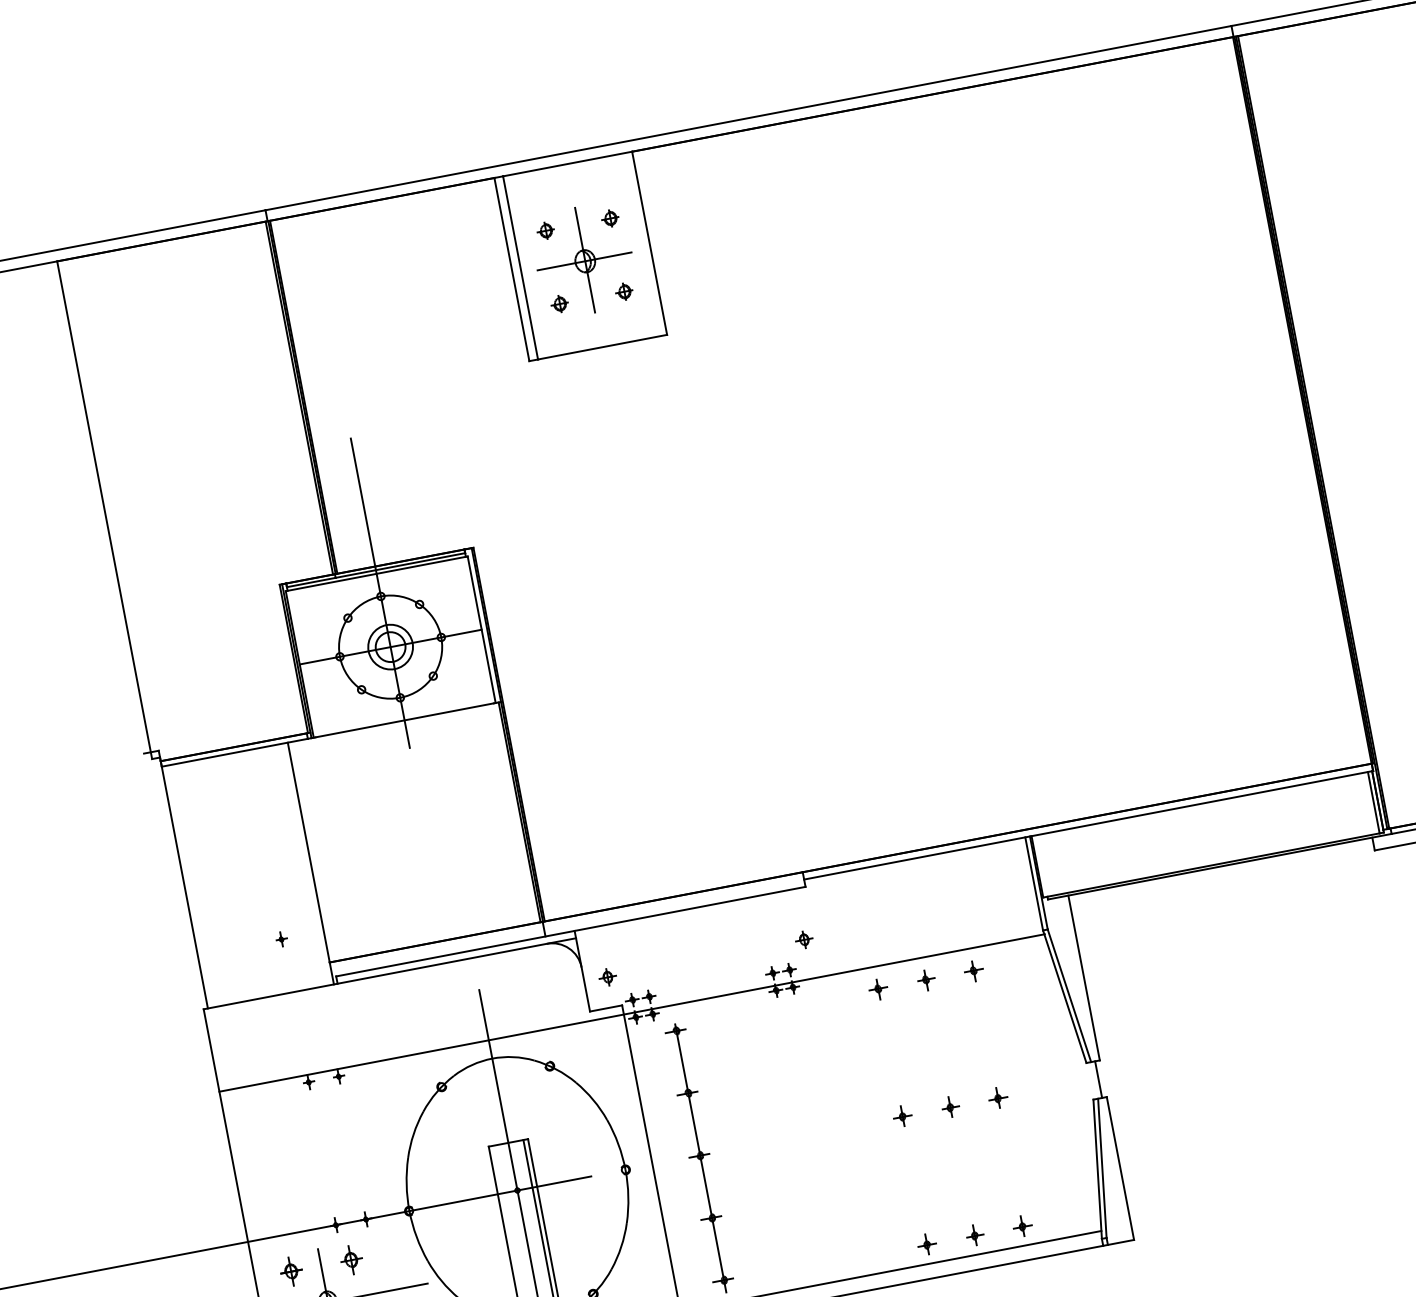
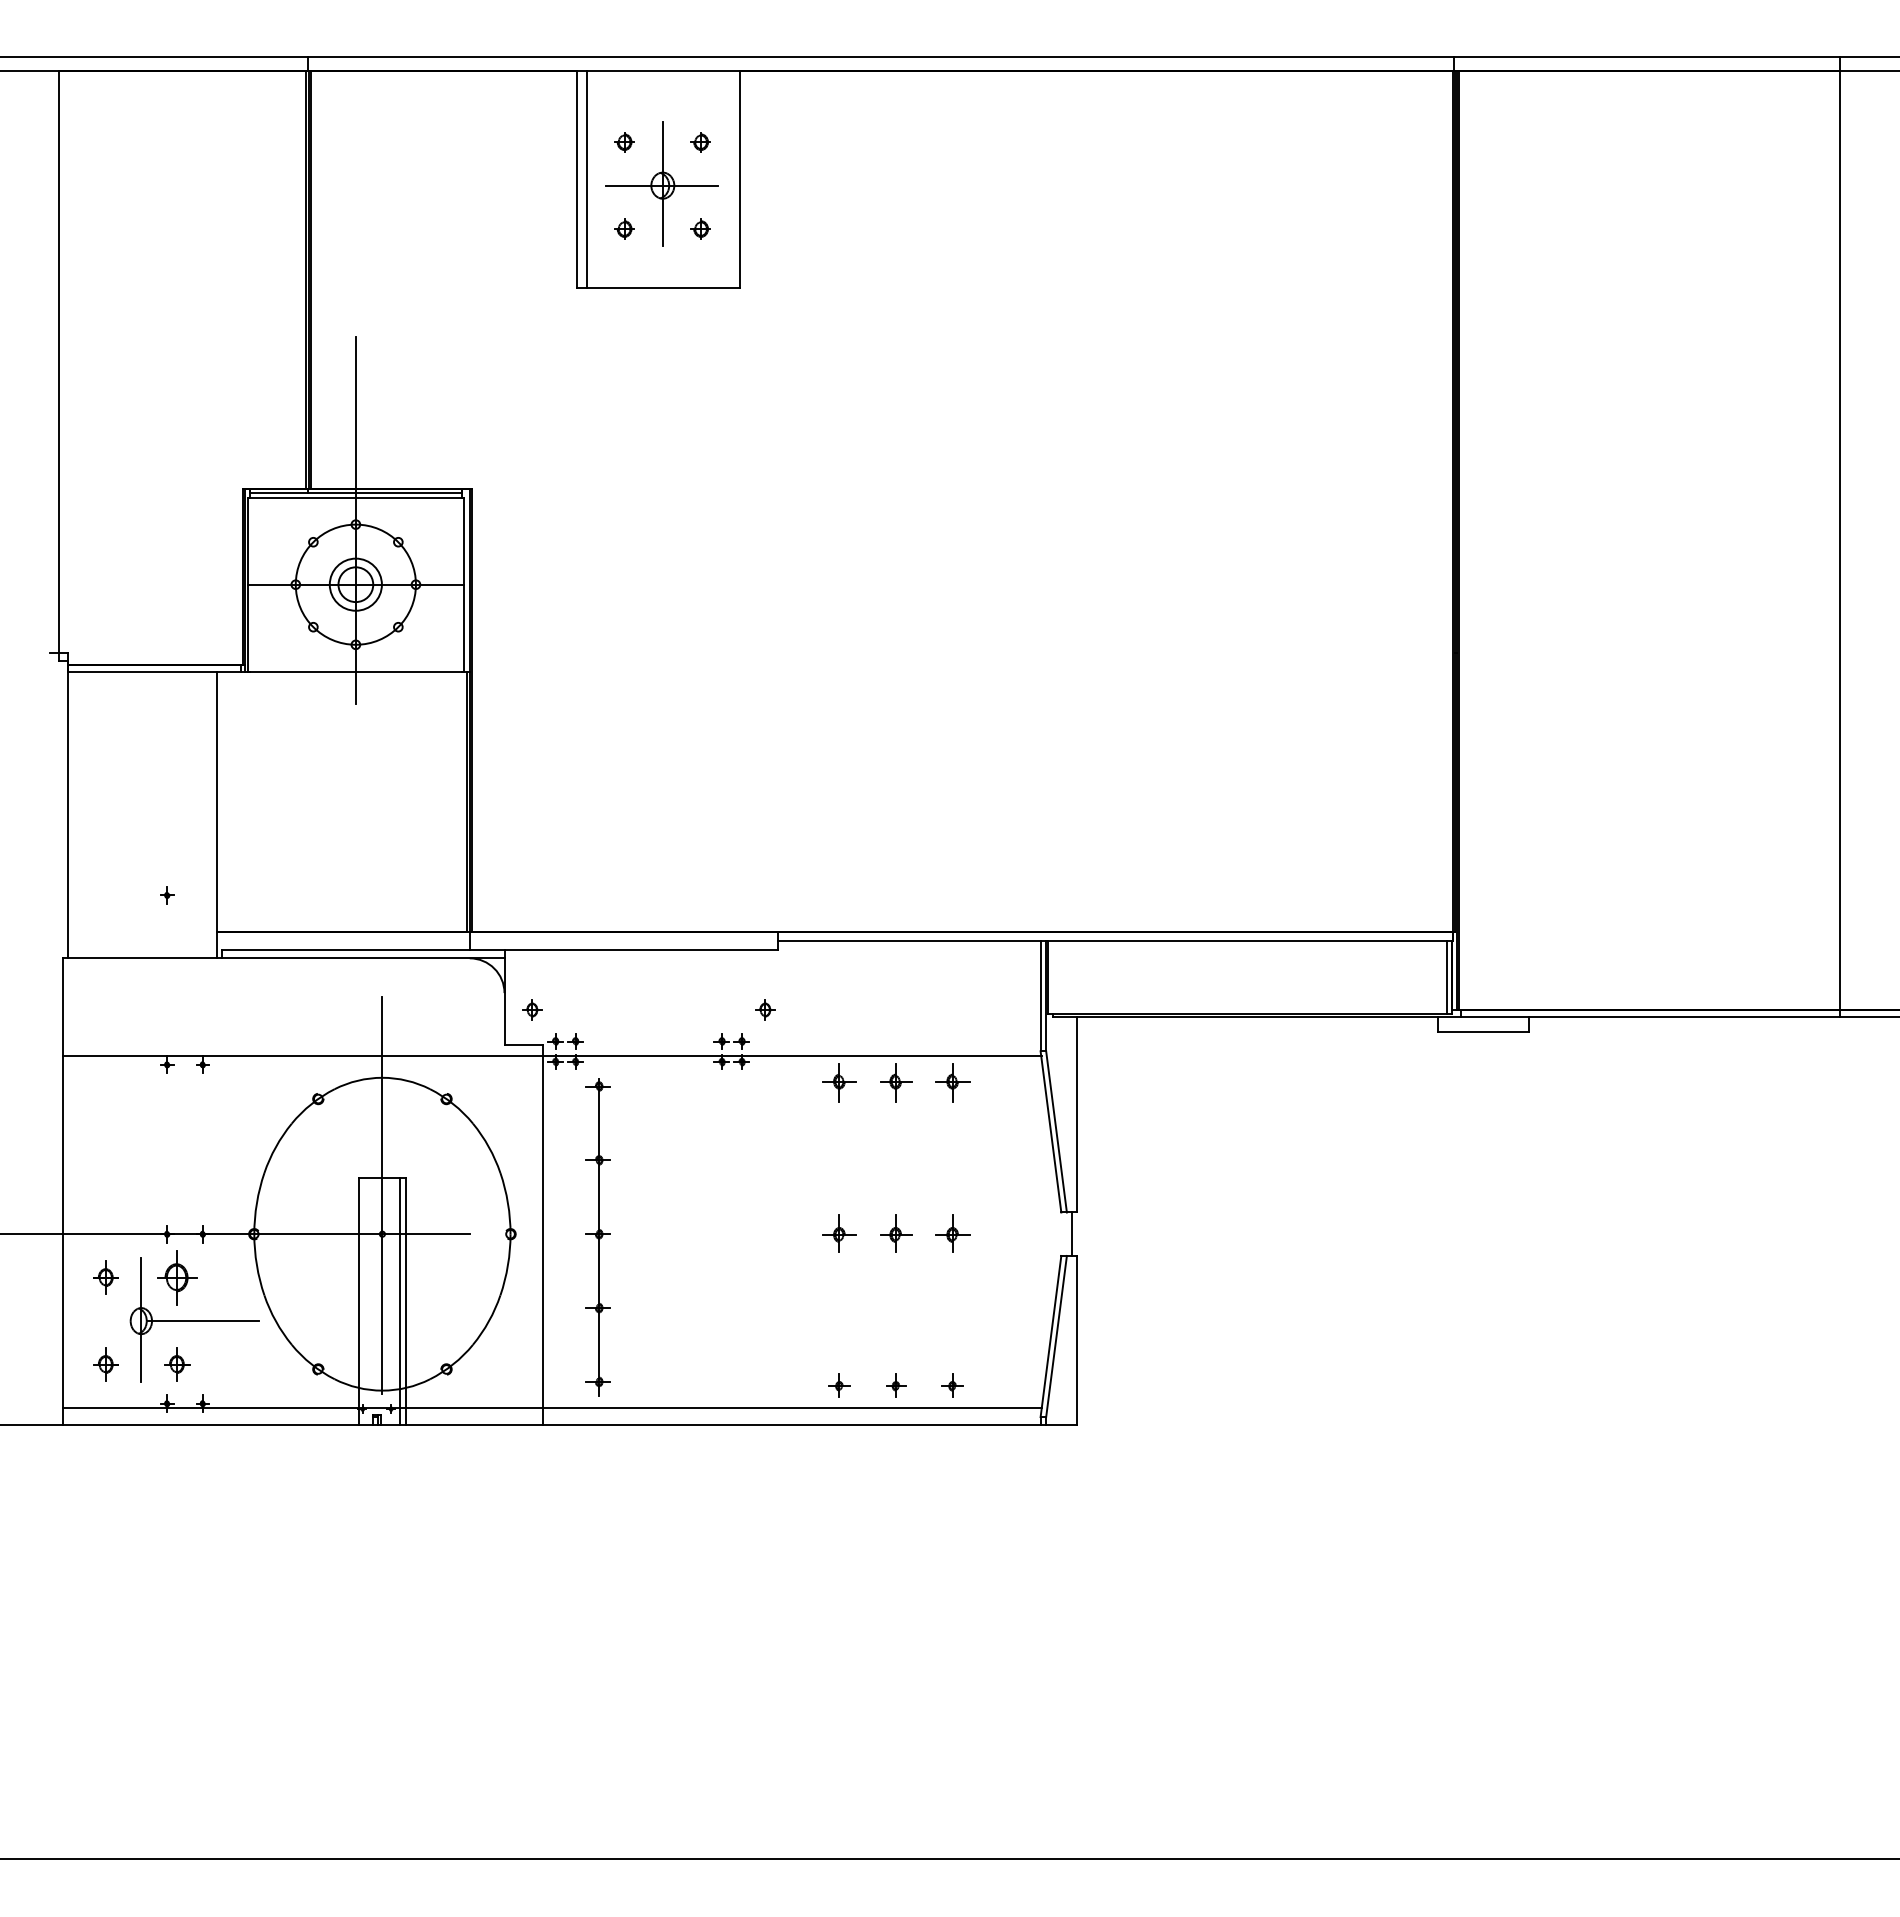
part: (973, 970) -> (952, 1082), size x1.6
part: (926, 979) -> (896, 1082), size x1.6
part: (878, 989) -> (839, 1082), size x1.6
part: (997, 1097) -> (952, 1232), size x1.6
part: (950, 1106) -> (896, 1232), size x1.6
part: (902, 1115) -> (839, 1232), size x1.6
part: (351, 1259) -> (177, 1277), size x1.6

